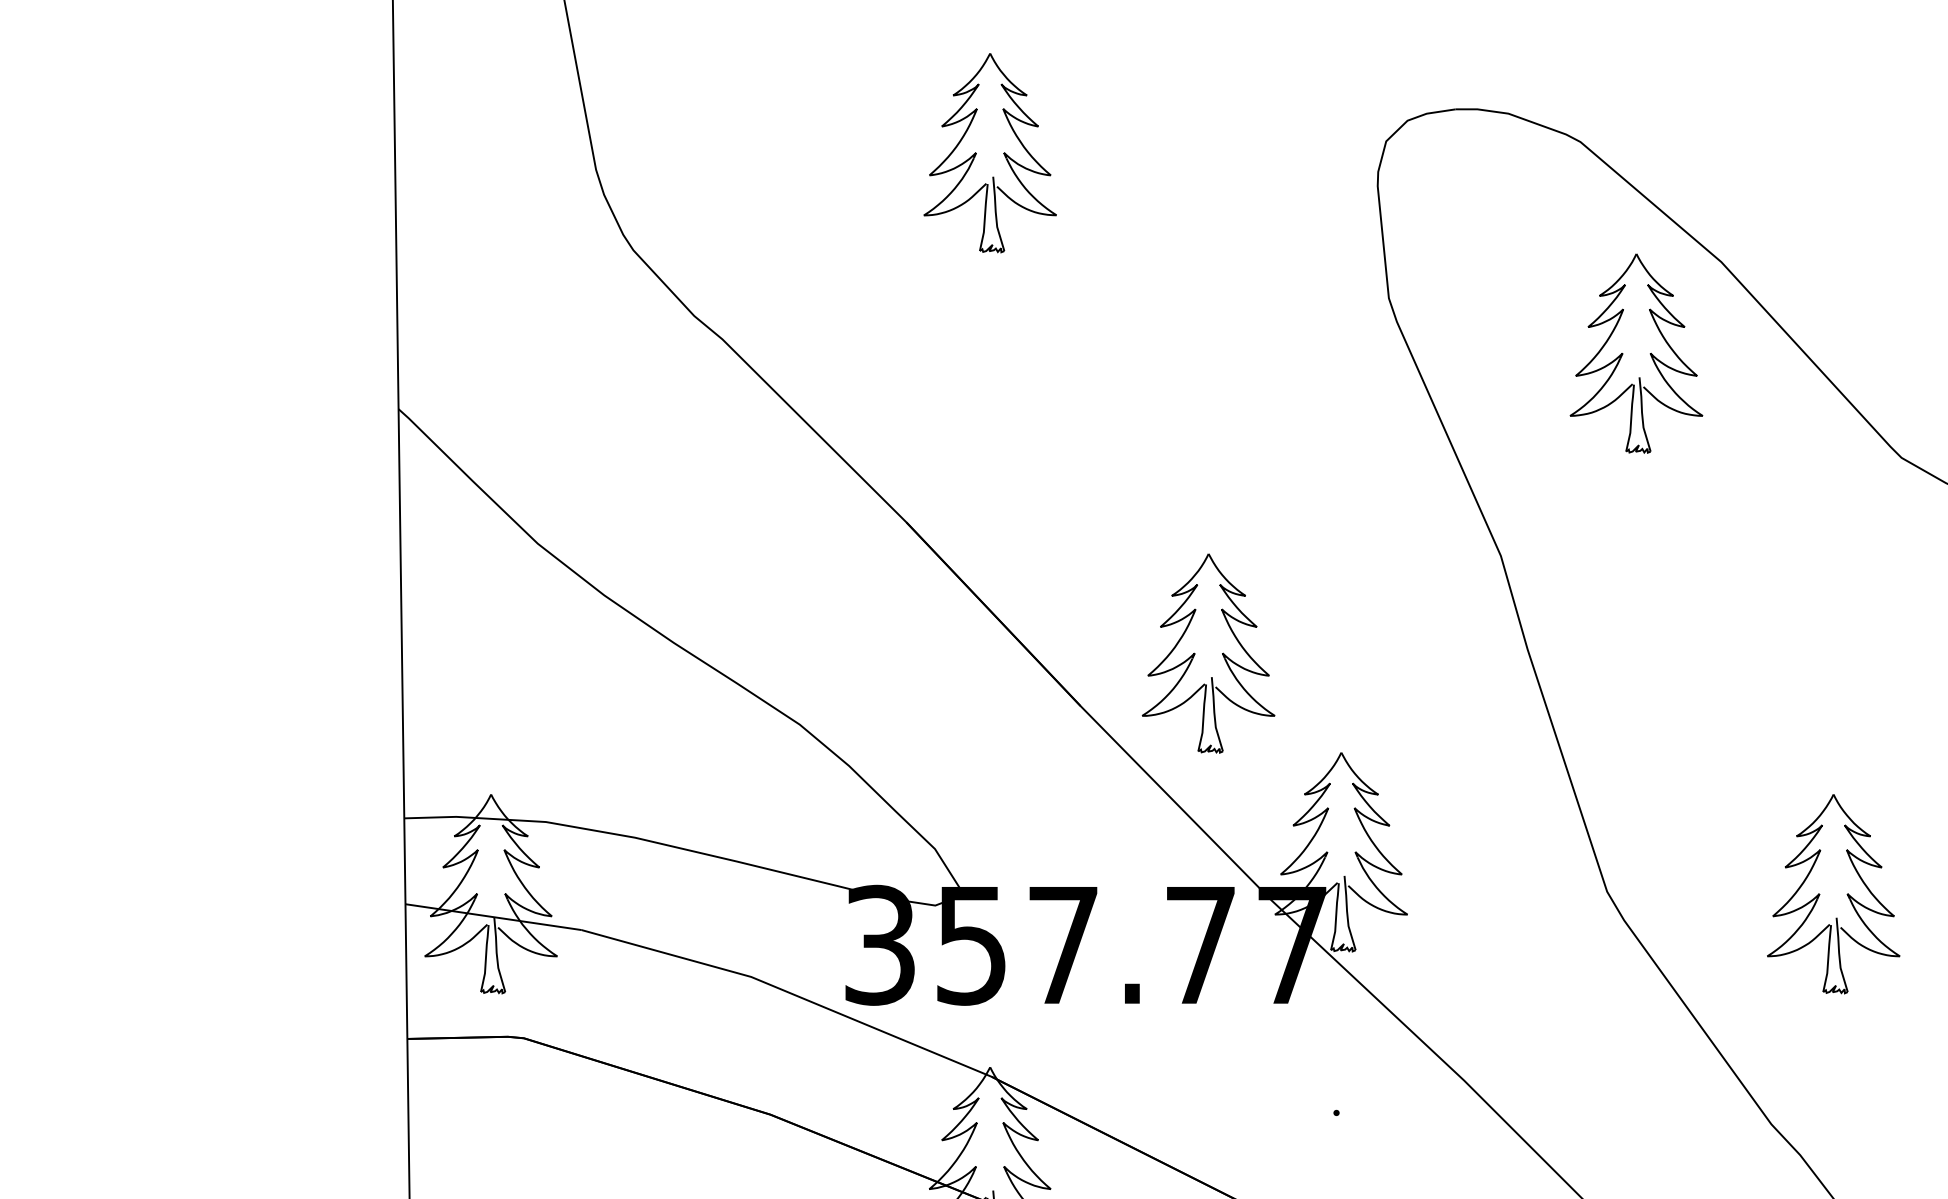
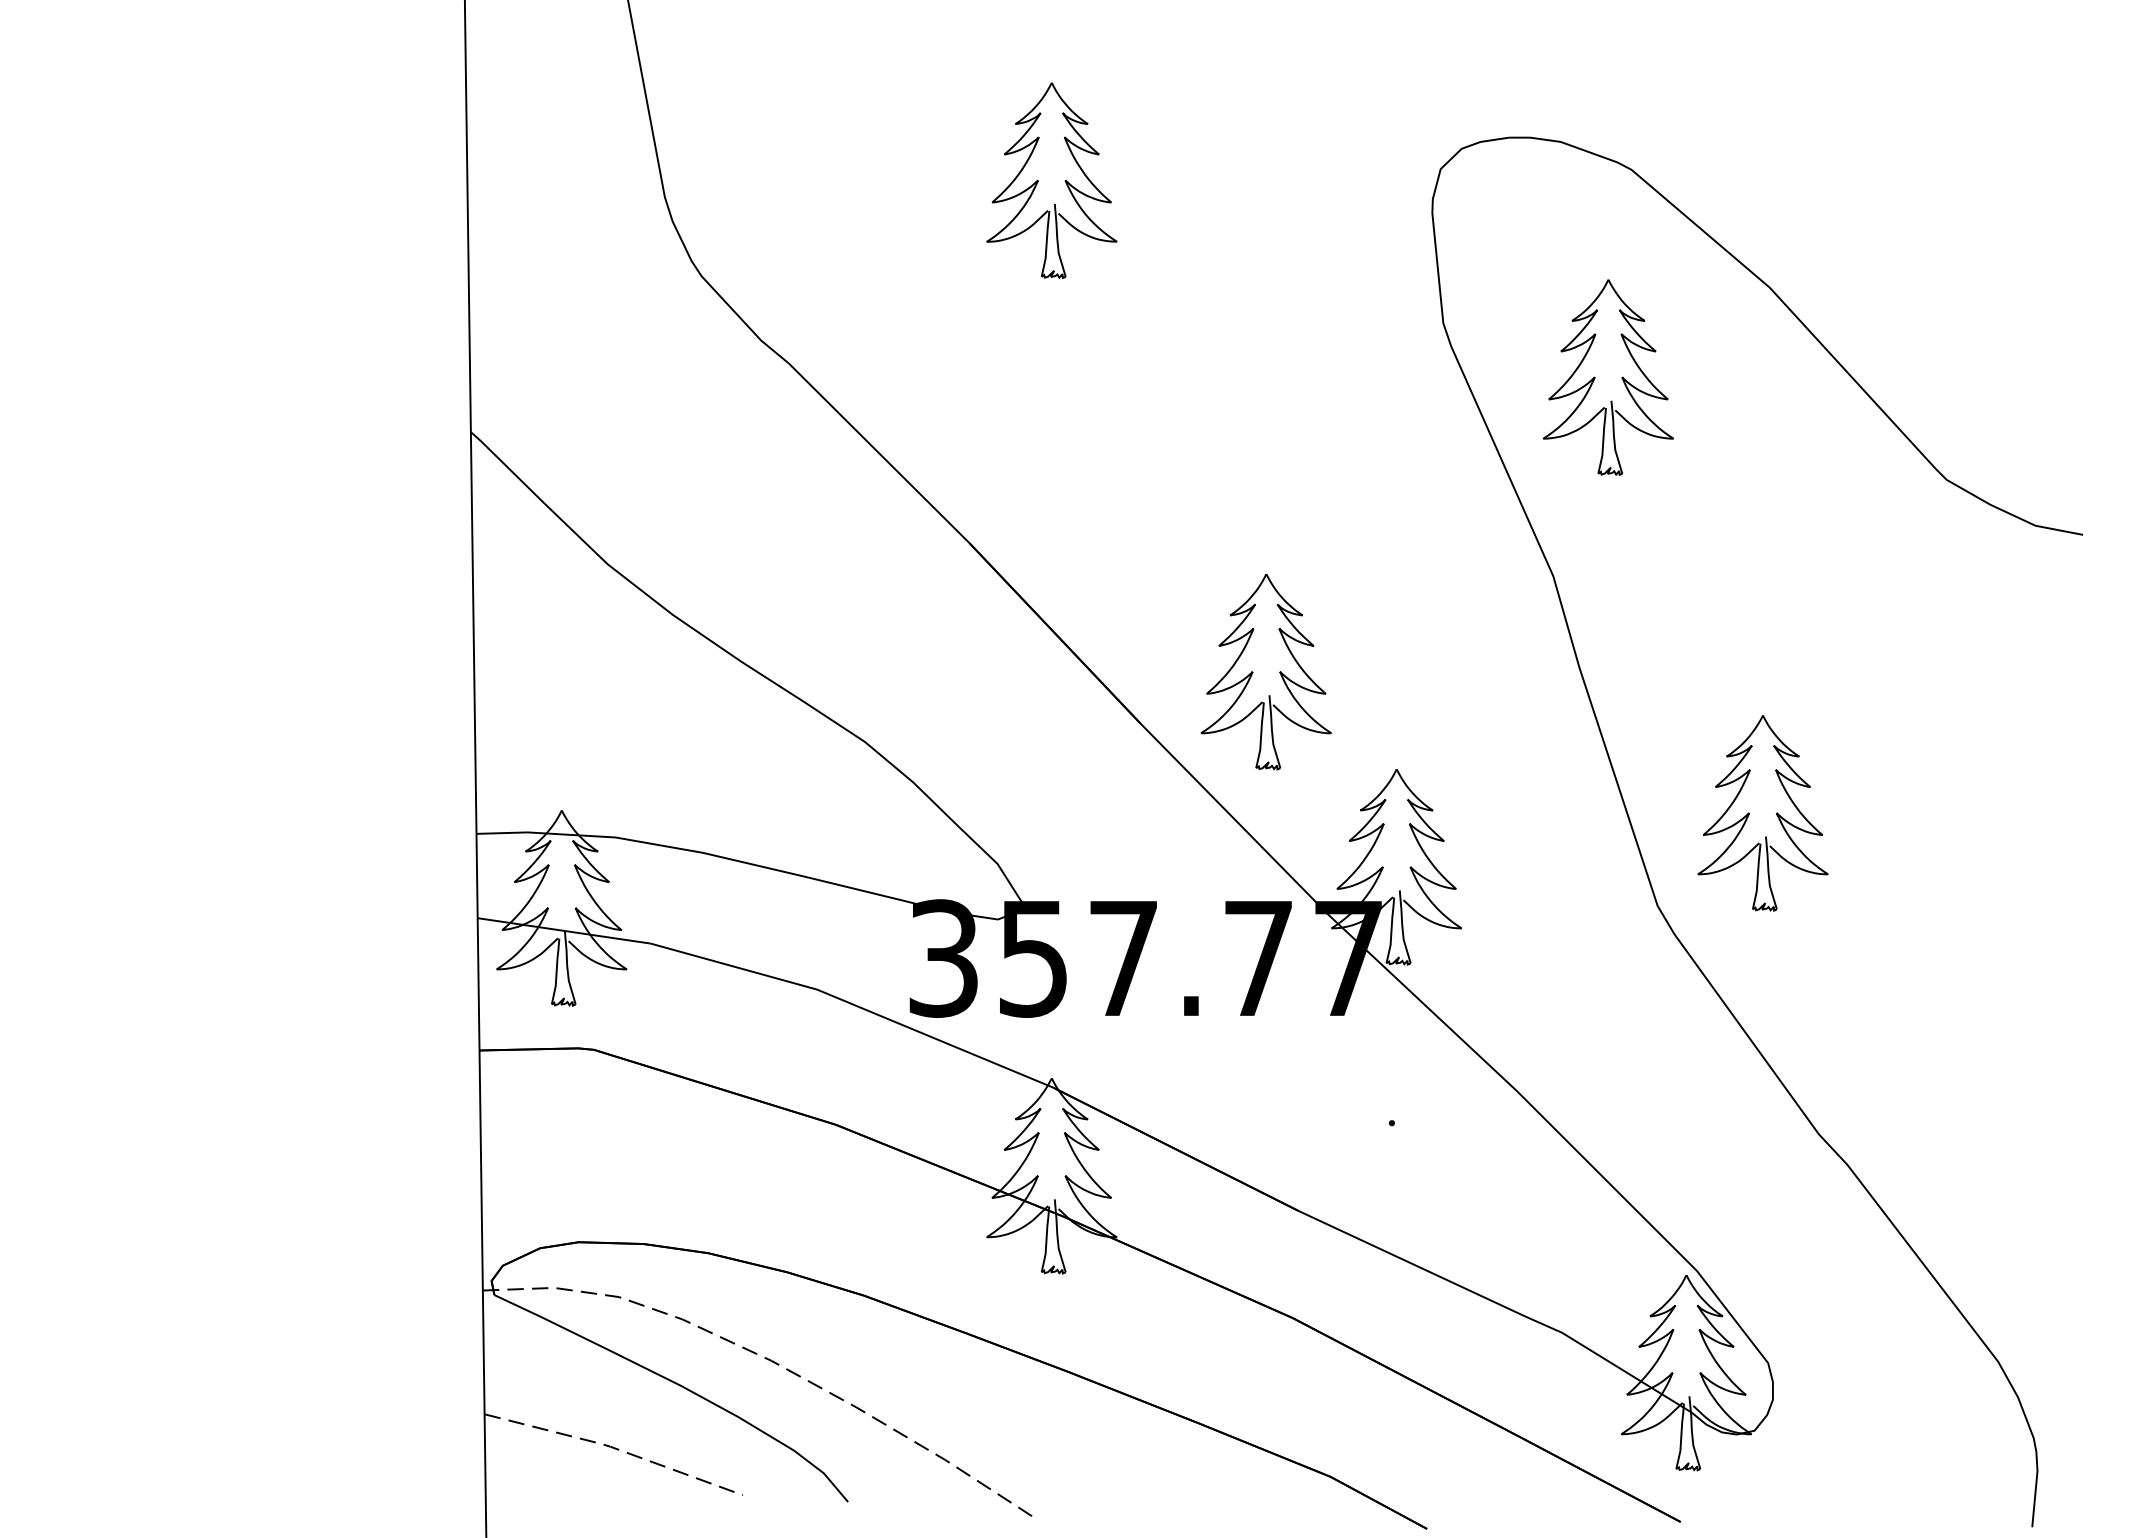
part: (1623, 353) -> (1595, 377), moved
part: (1819, 894) -> (1749, 813), moved

